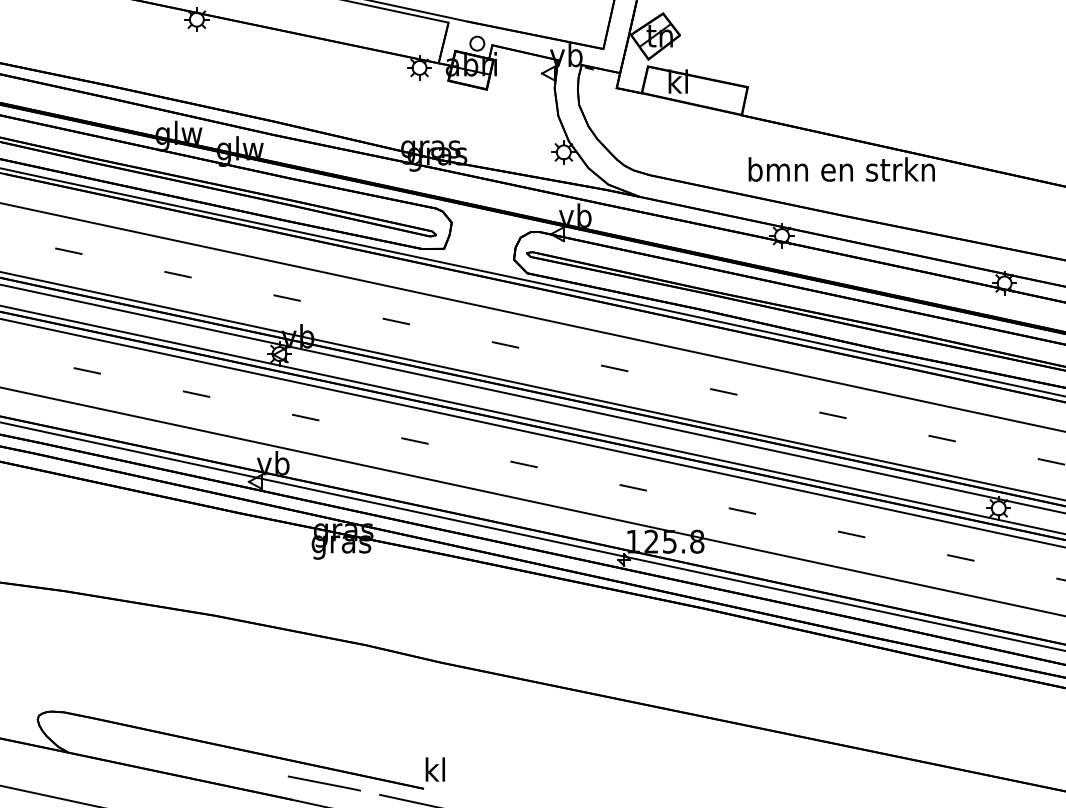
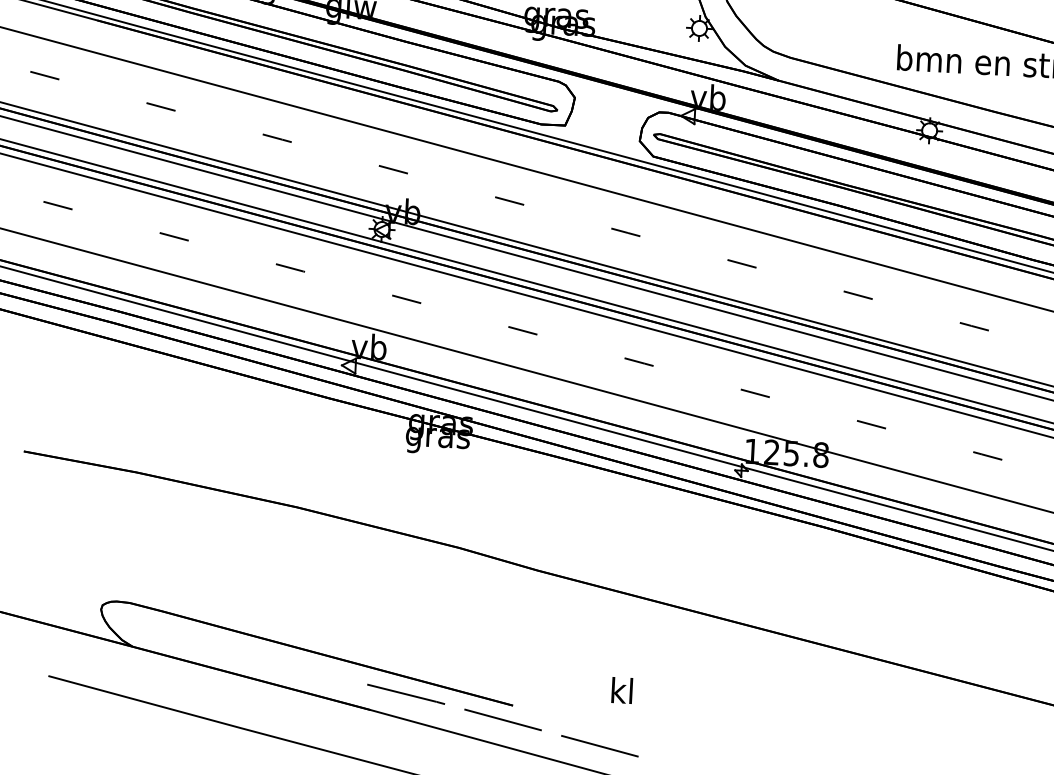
text: (434, 769) -> (621, 690), moved

